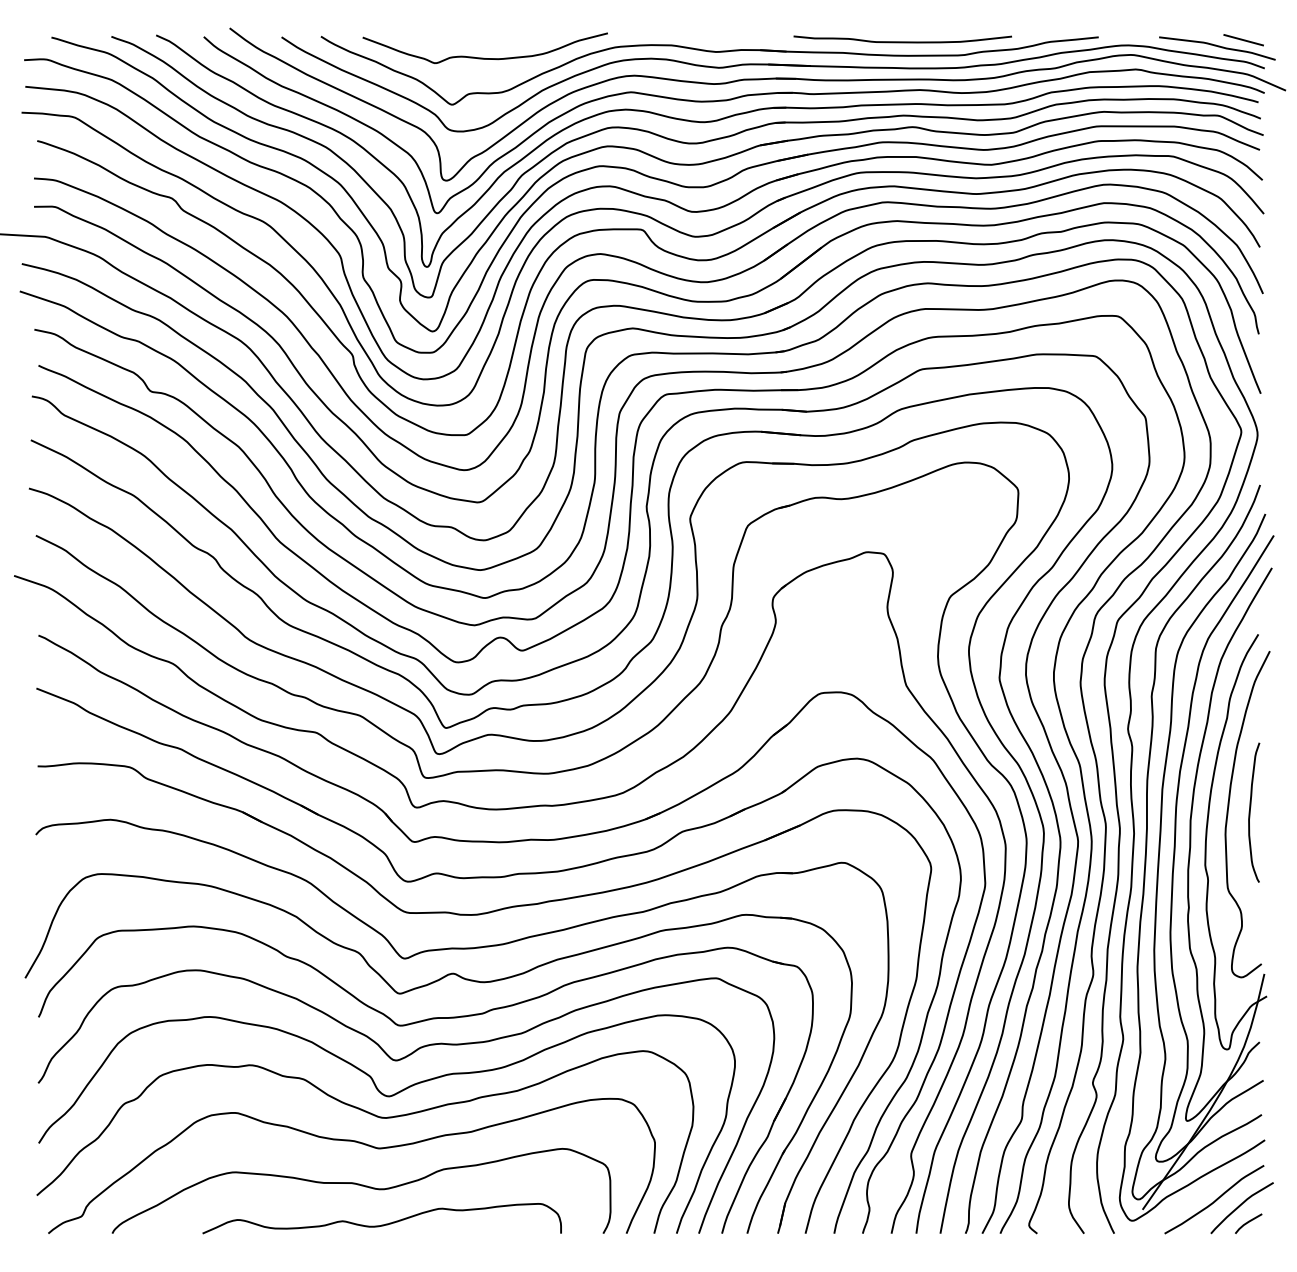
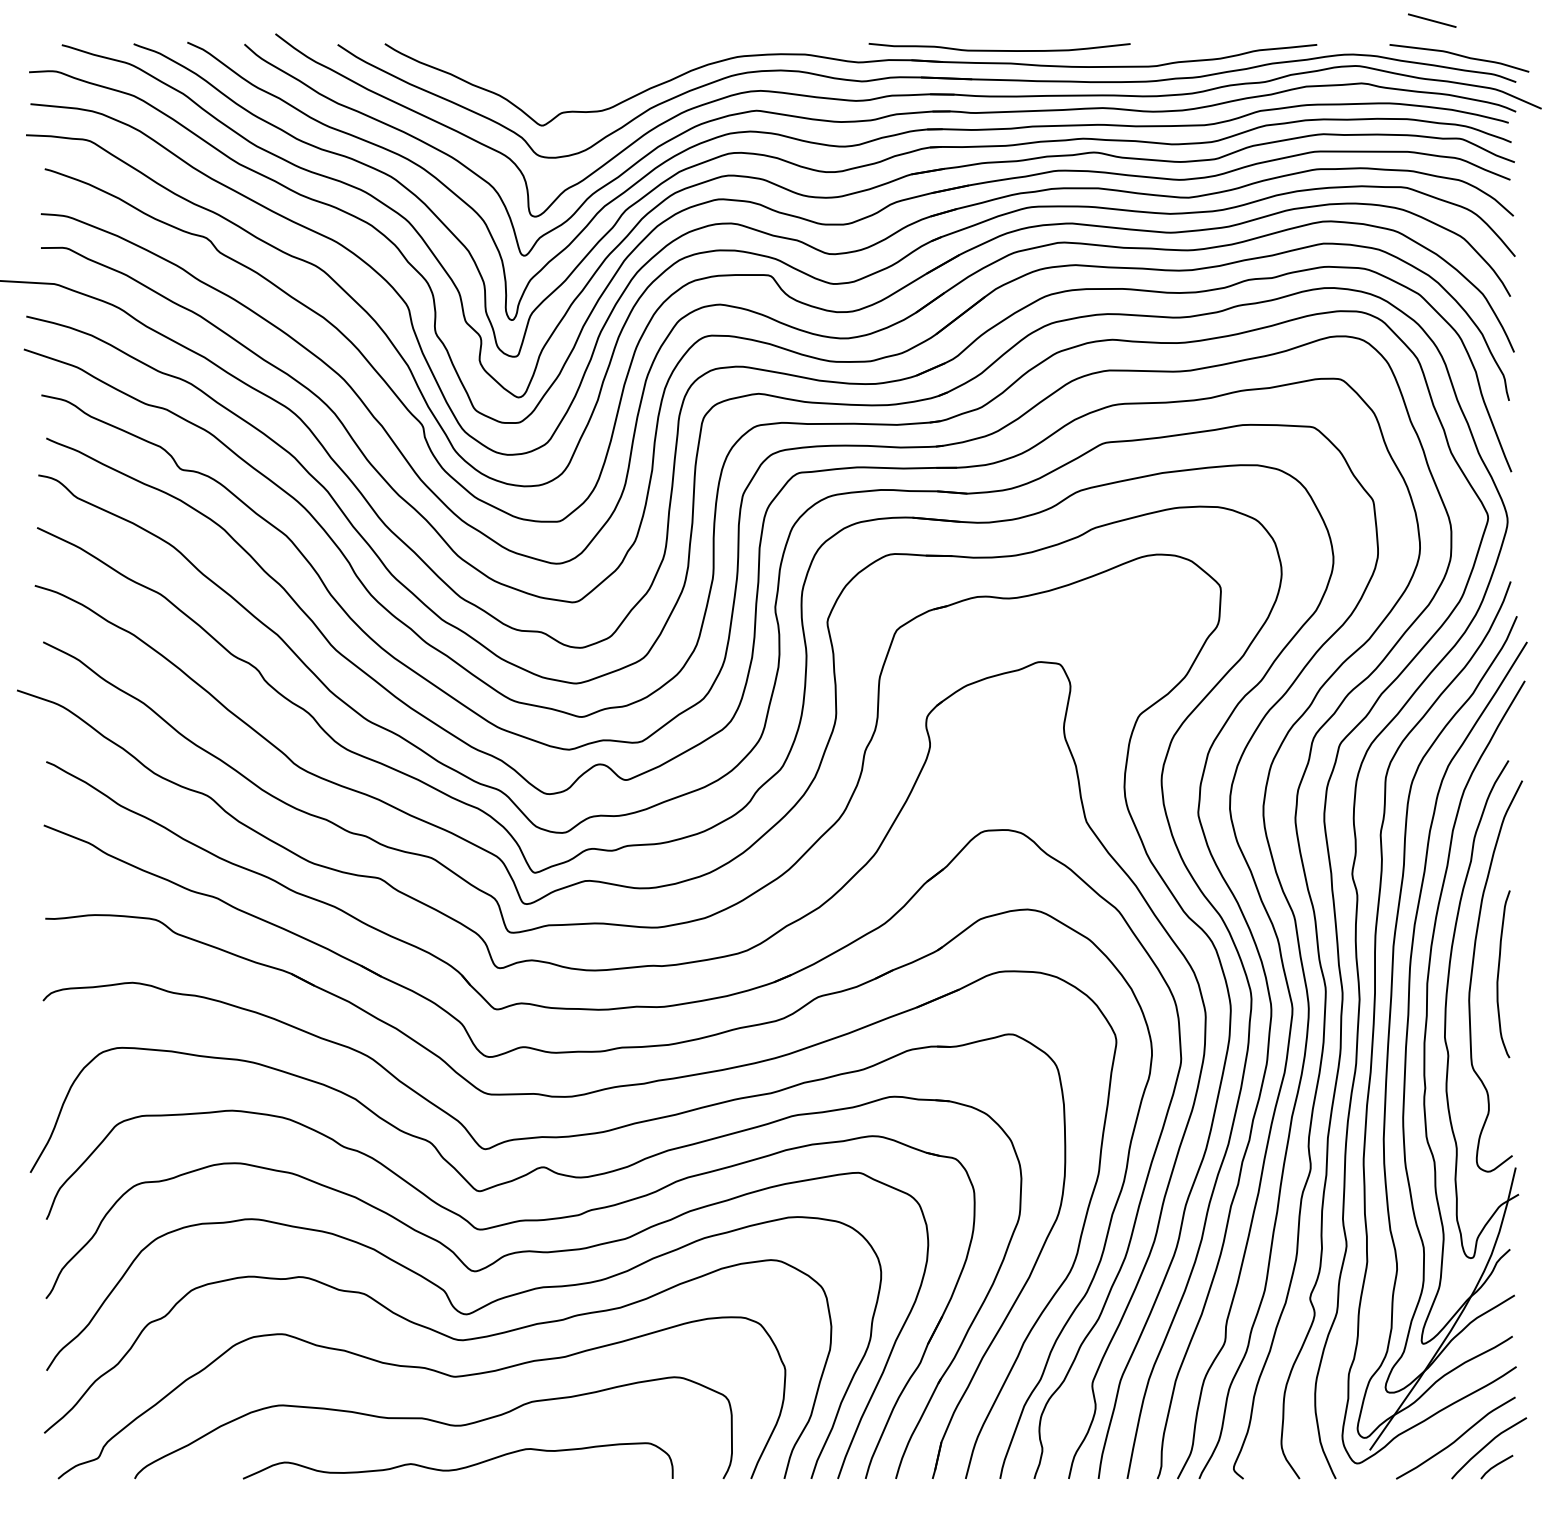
line: (1243, 40) -> (1431, 21), moved
curve: (902, 41) -> (999, 49), moved
curve: (483, 57) -> (579, 69), removed

